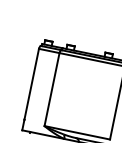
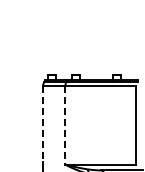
line: (31, 84) -> (43, 124), solid -> dashed
line: (52, 89) -> (65, 125), solid -> dashed

